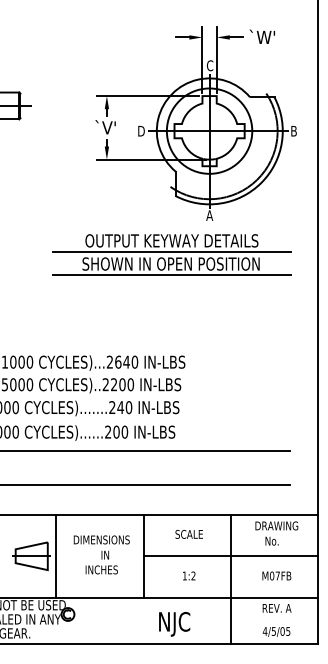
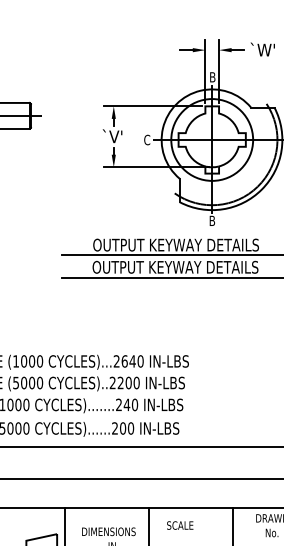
text: (210, 65) -> (213, 77), C -> B
text: (141, 130) -> (146, 139), D -> C
text: (209, 215) -> (212, 220), A -> B
text: (170, 263) -> (174, 266), SHOWN IN OPEN POSITION -> OUTPUT KEYWAY DETAILS
text: (188, 534) -> (179, 525), moved

